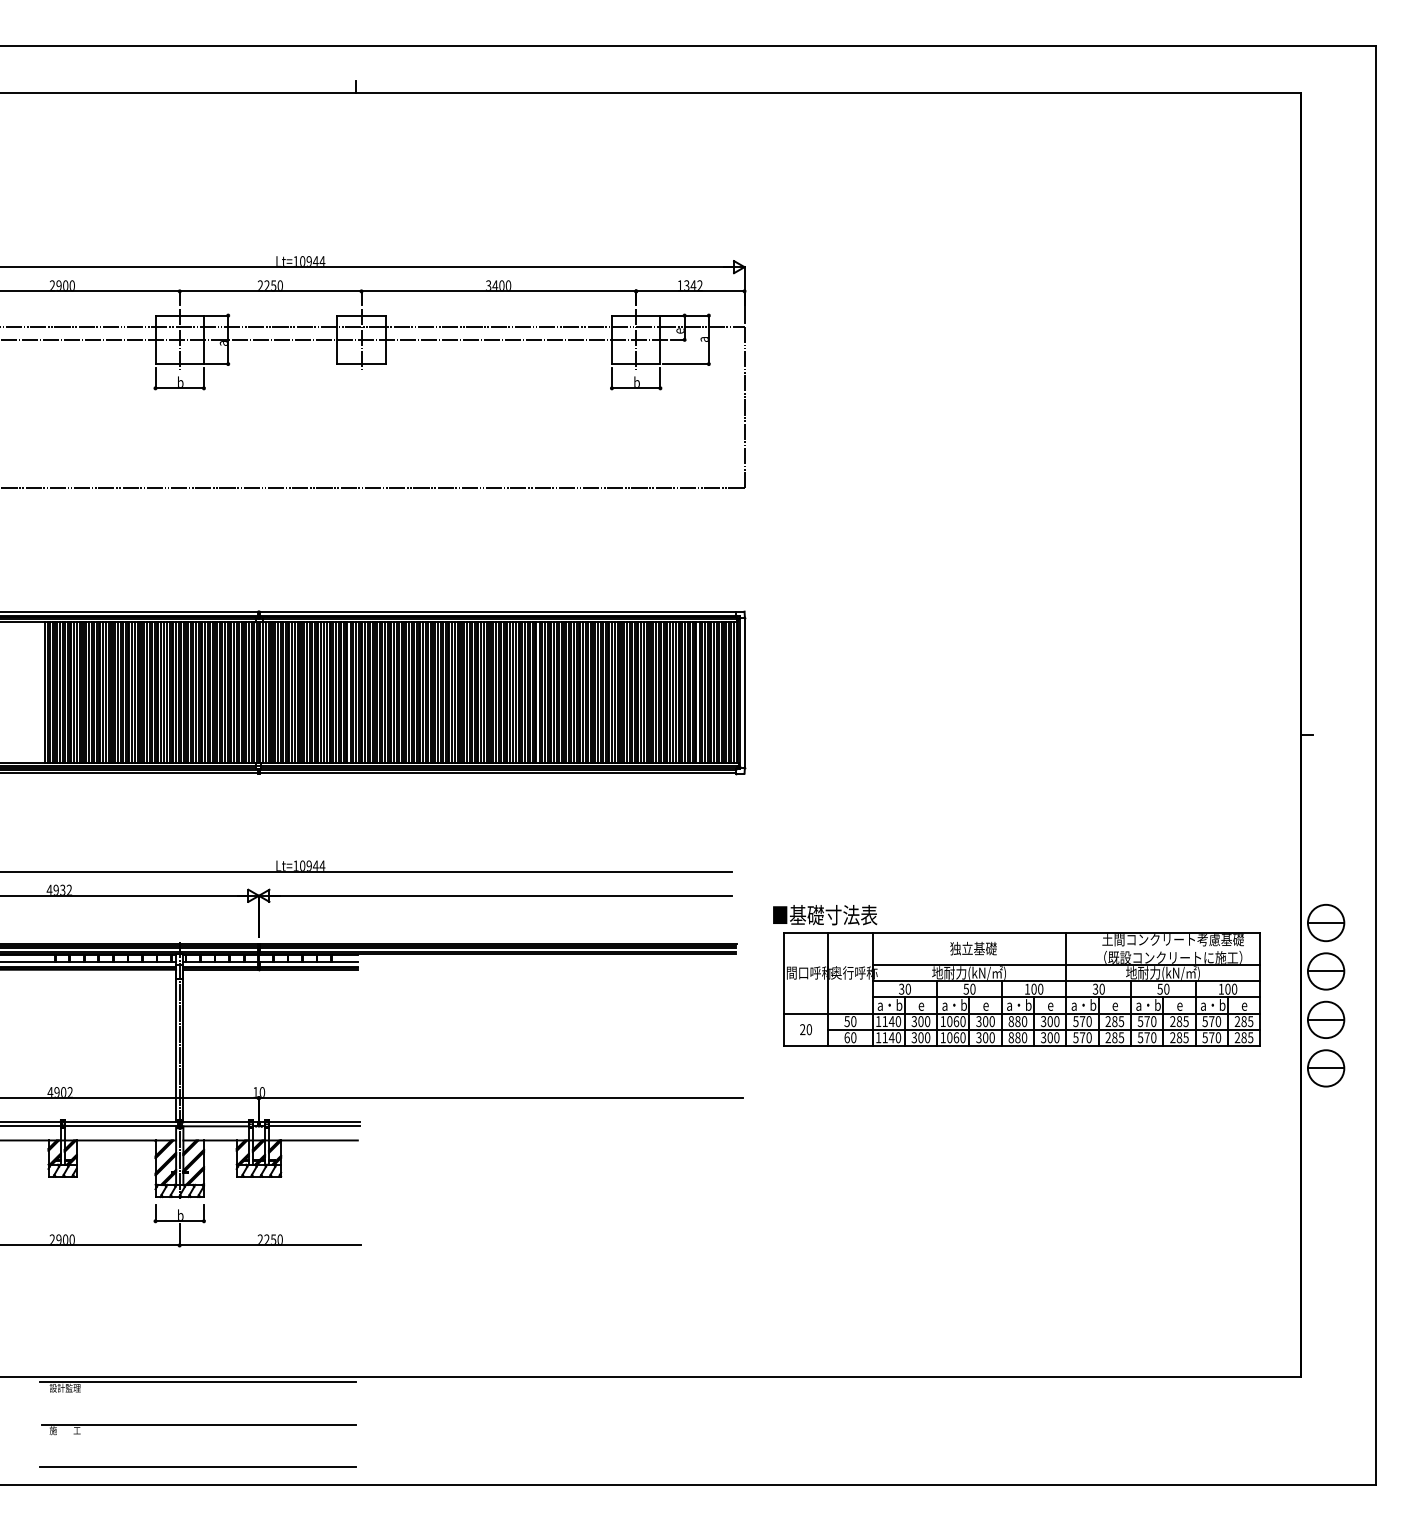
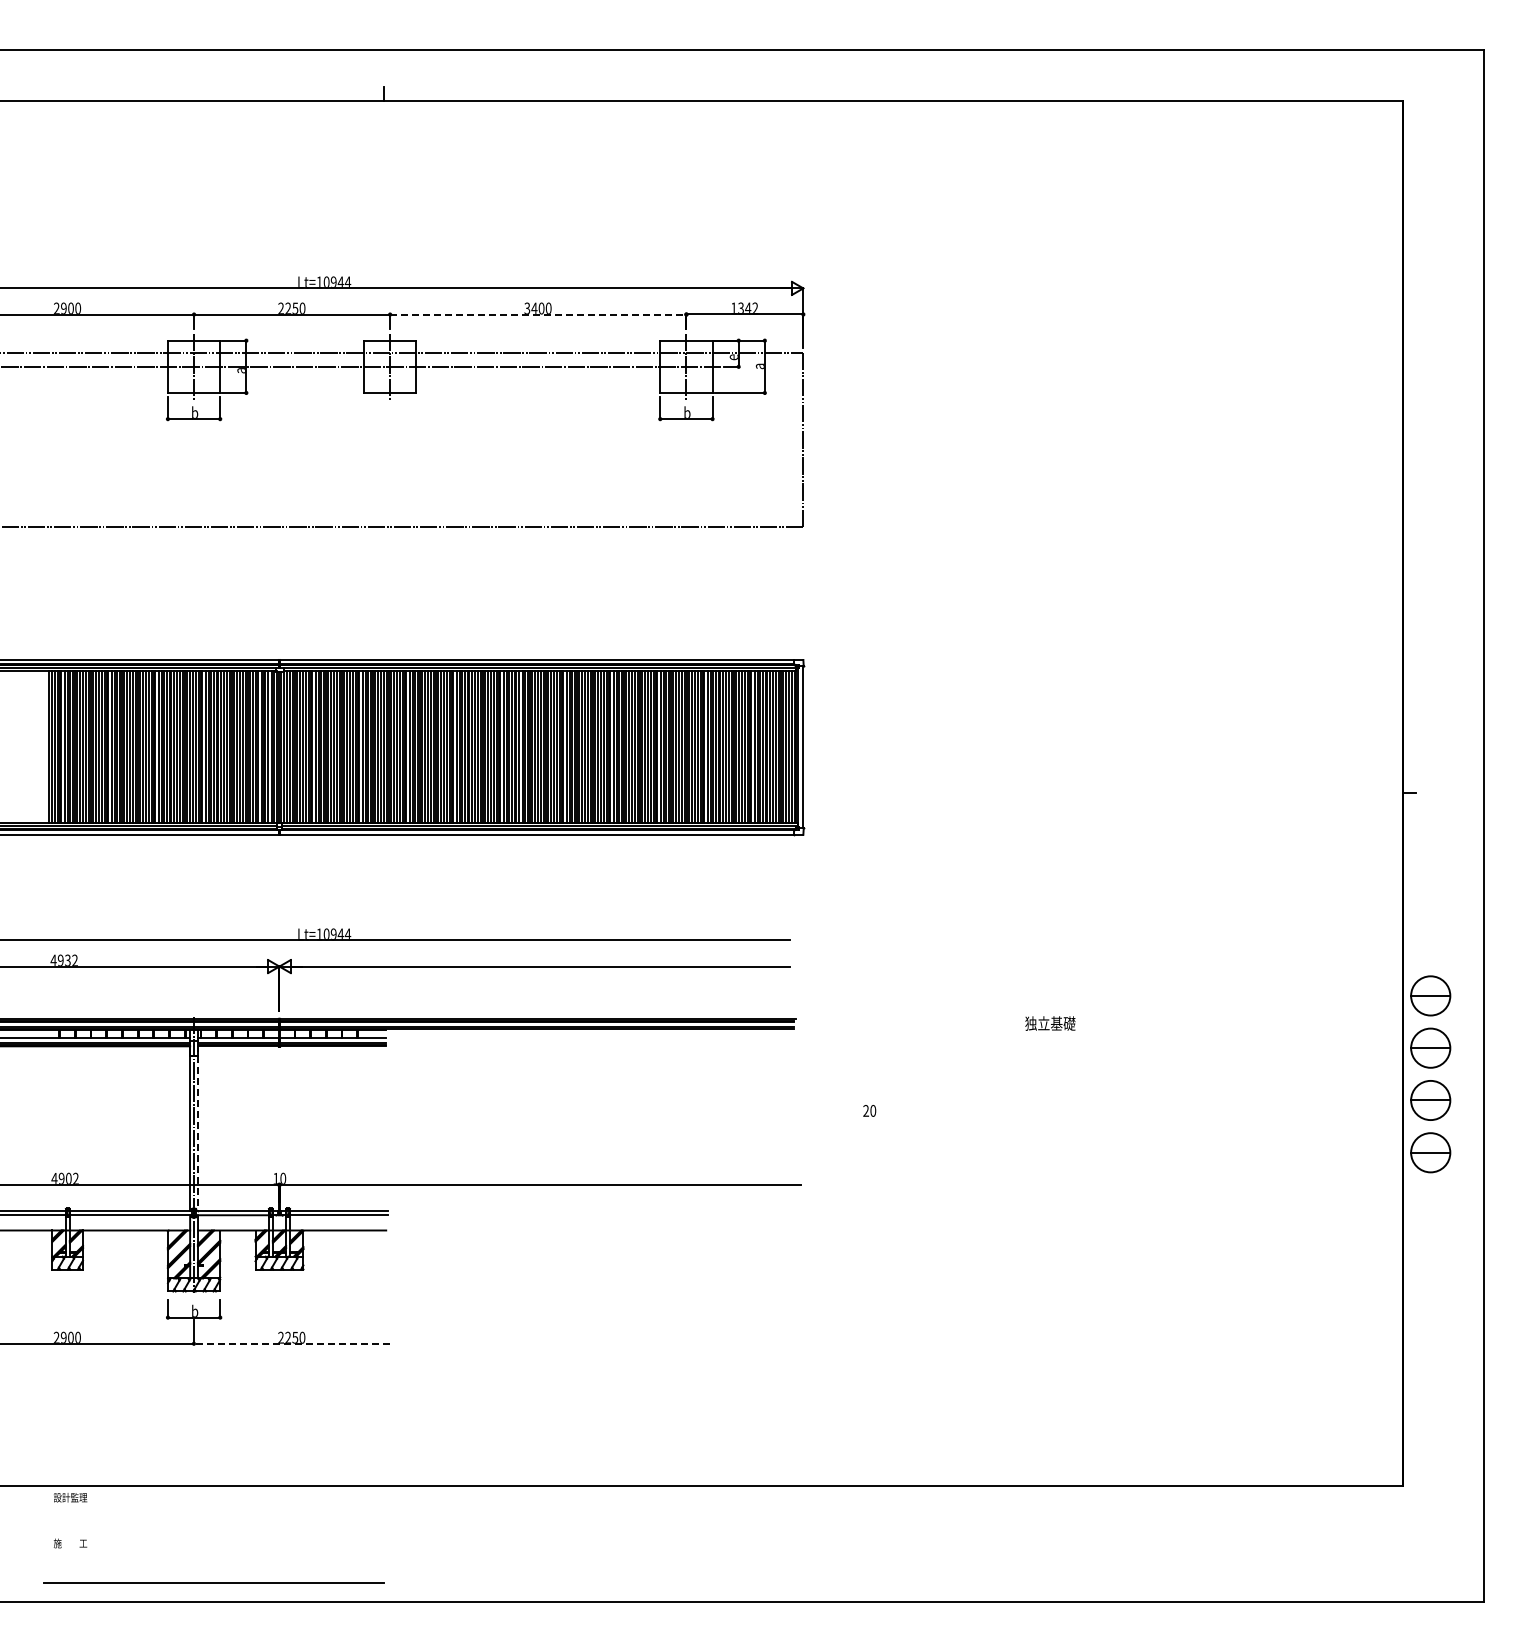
line: (499, 291) -> (538, 314), solid -> dashed
part: (1017, 975) -> (1097, 1052), removed
line: (183, 1044) -> (198, 1127), solid -> dashed
line: (270, 1245) -> (291, 1343), solid -> dashed
line: (197, 1382) -> (213, 1491), removed
line: (198, 1425) -> (214, 1537), removed

